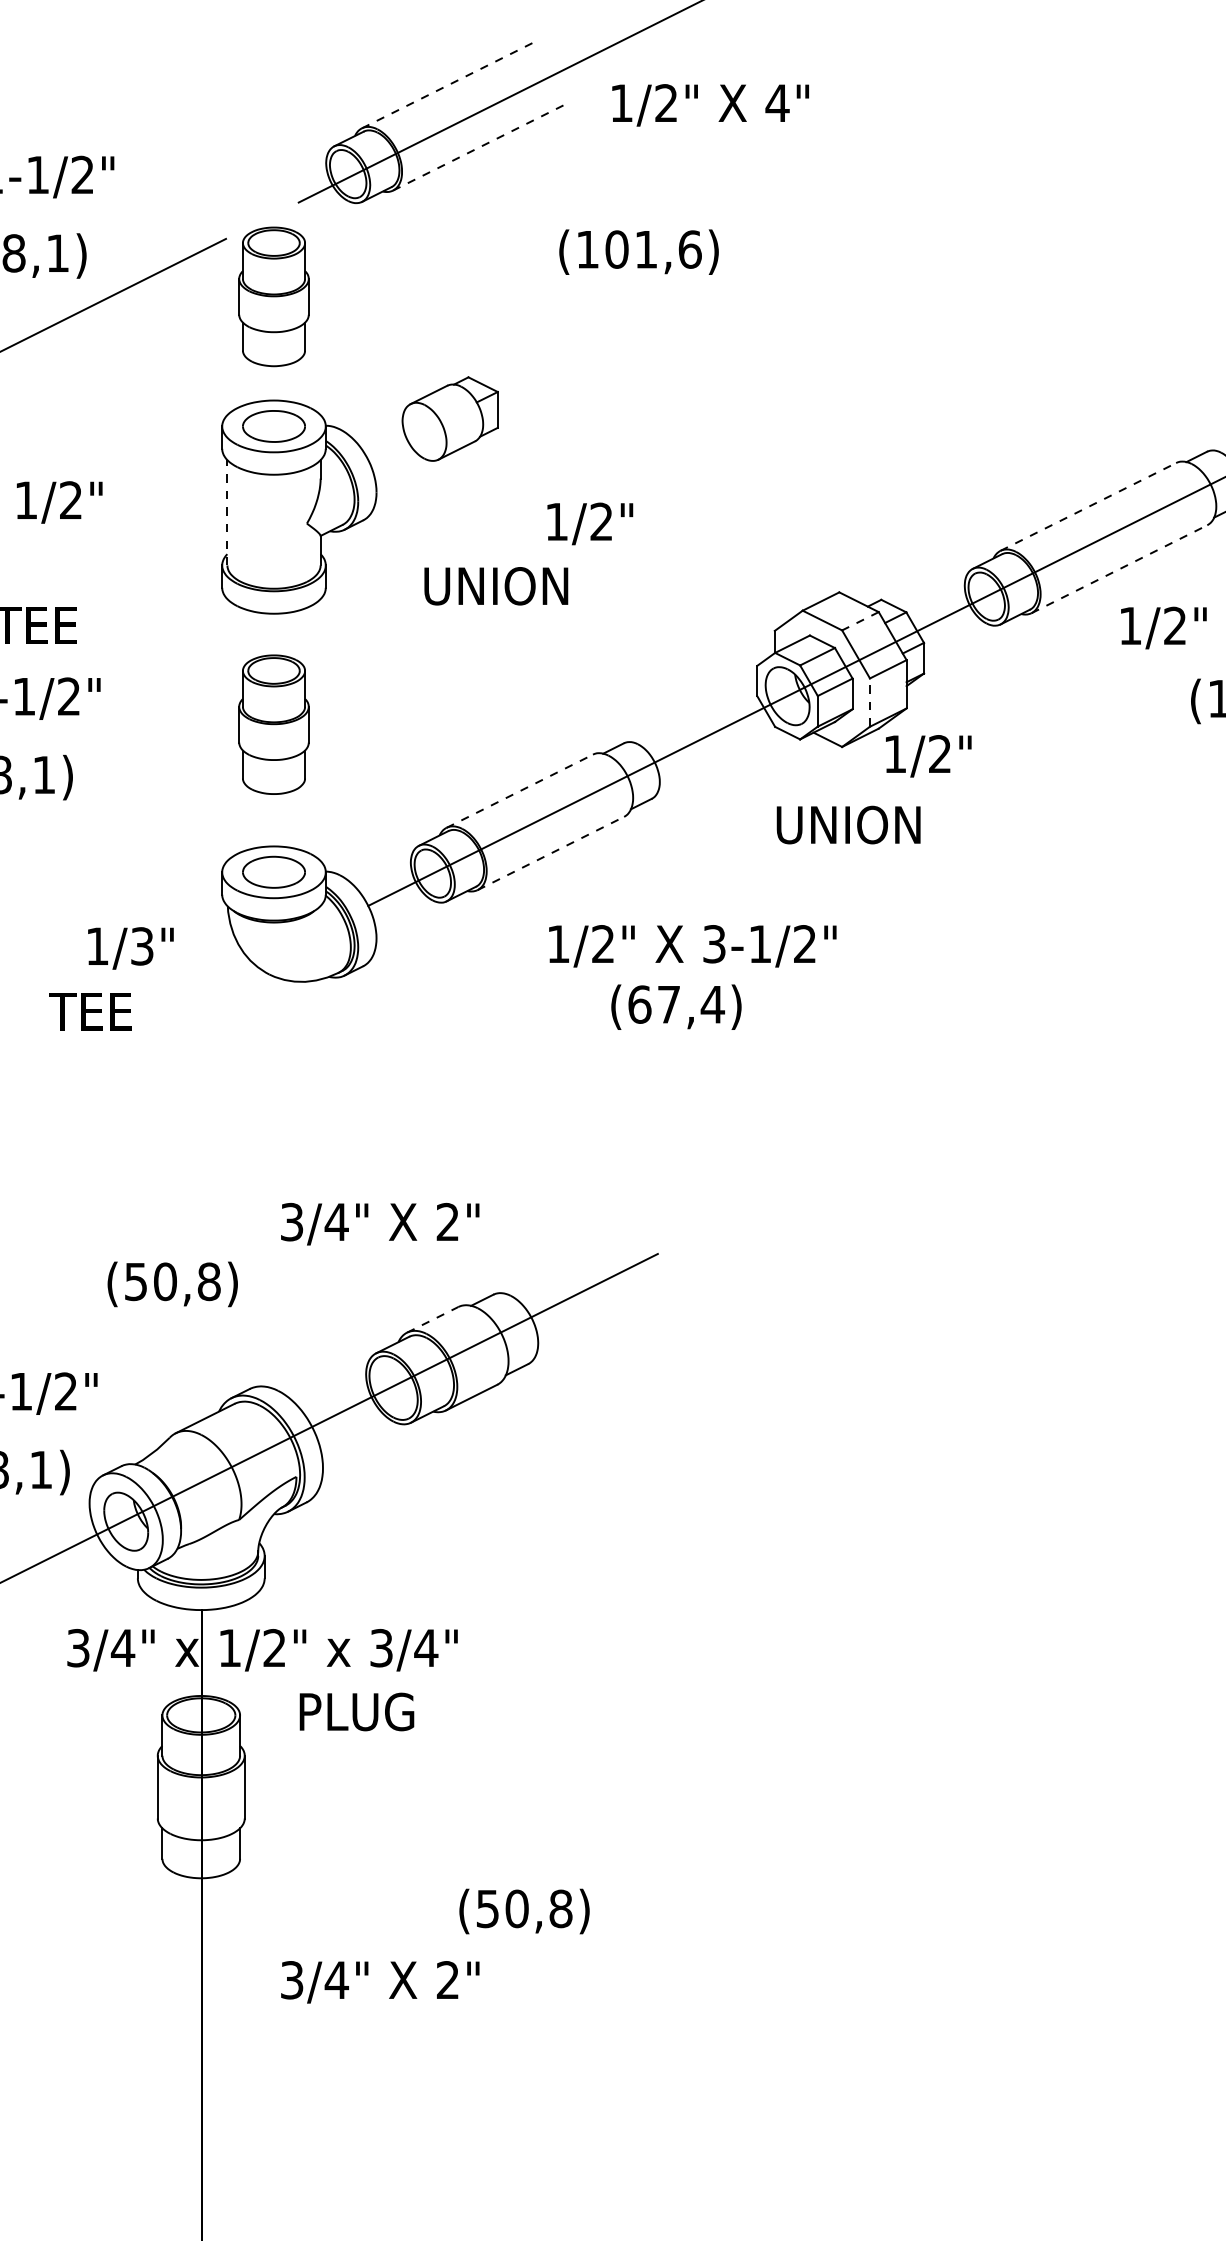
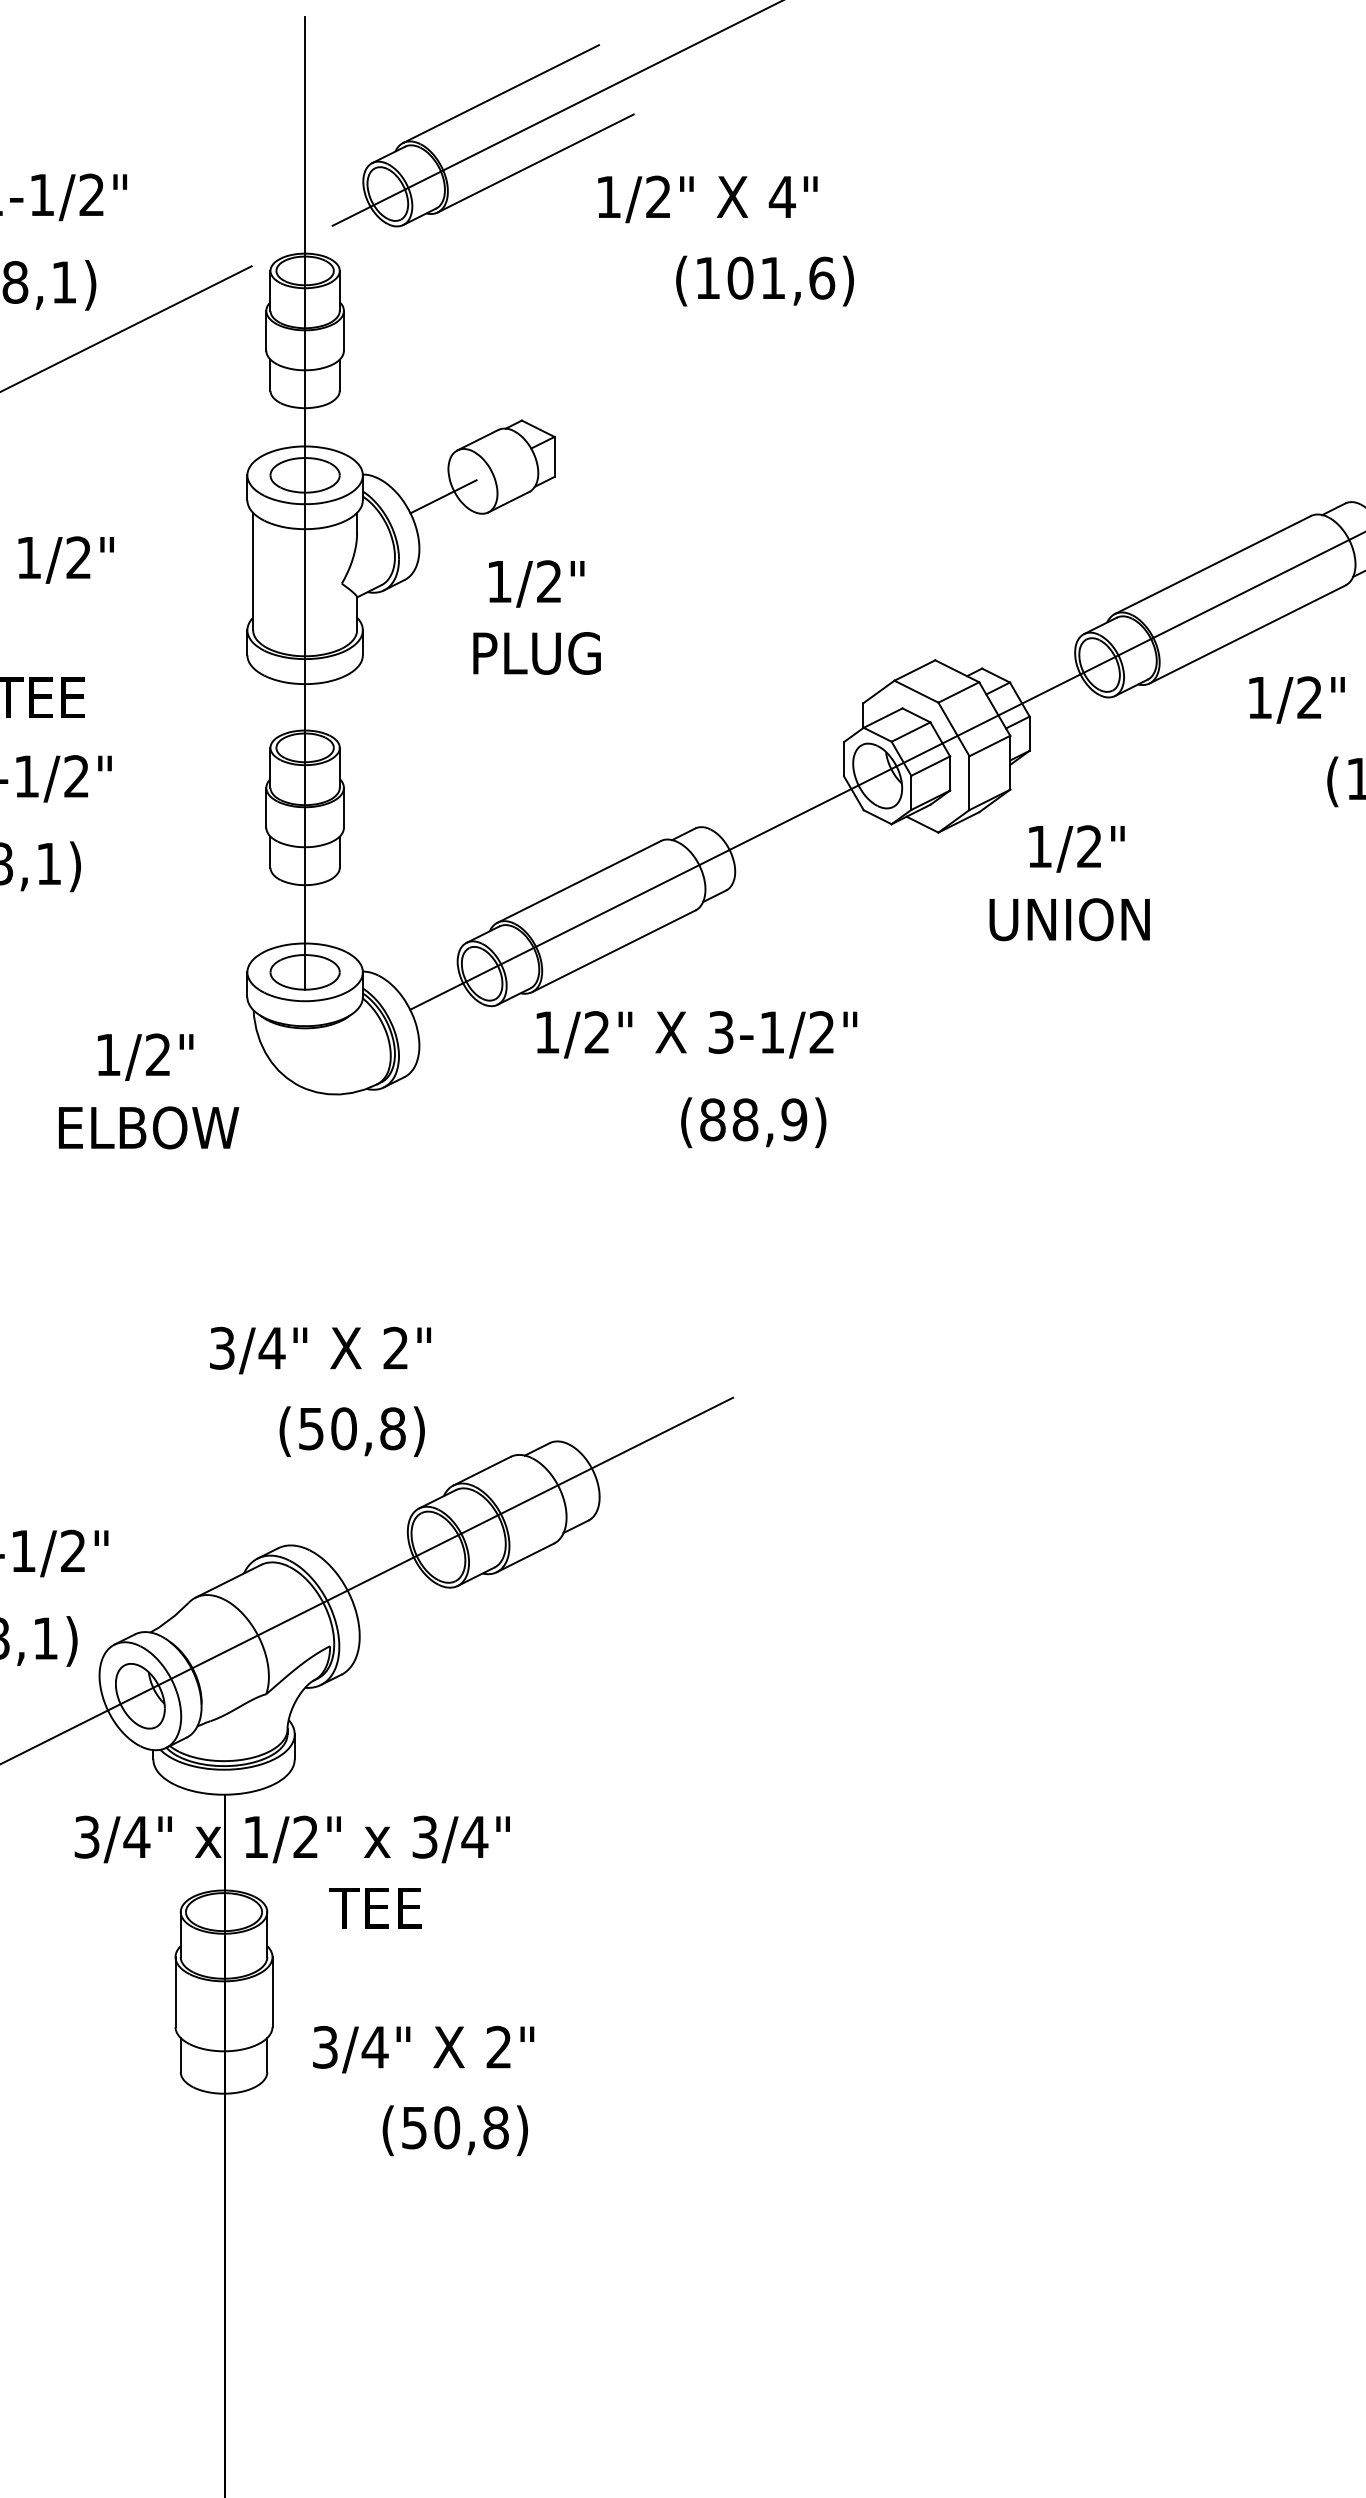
line: (450, 83) -> (501, 93), dashed -> solid
text: (710, 105) -> (707, 199), moved
line: (480, 146) -> (535, 163), dashed -> solid
text: (638, 251) -> (764, 280), moved
line: (398, 445) -> (443, 496), added
line: (273, 451) -> (304, 503), added
line: (1088, 506) -> (1213, 564), dashed -> solid
line: (227, 512) -> (253, 571), dashed -> solid
text: (590, 523) -> (536, 583), moved
line: (1119, 569) -> (1247, 634), dashed -> solid
text: (495, 586) -> (552, 653), UNION -> PLUG
line: (860, 621) -> (958, 692), dashed -> solid
line: (870, 702) -> (969, 783), dashed -> solid
text: (928, 755) -> (1076, 848), moved
line: (520, 790) -> (579, 881), dashed -> solid
text: (848, 824) -> (1069, 919), moved
line: (551, 853) -> (614, 951), dashed -> solid
text: (142, 946) -> (158, 1054), 1/3" -> 1/2"
text: (692, 946) -> (696, 1034), moved
text: (676, 1004) -> (753, 1119), (67,4) -> (88,9)
text: (131, 1011) -> (146, 1127), TEE -> ELBOW
text: (380, 1224) -> (320, 1350), moved
text: (172, 1284) -> (351, 1431), moved
line: (433, 1320) -> (482, 1471), dashed -> solid
text: (355, 1711) -> (395, 1907), PLUG -> TEE
text: (523, 1911) -> (454, 2130), moved
text: (380, 1982) -> (423, 2049), moved

